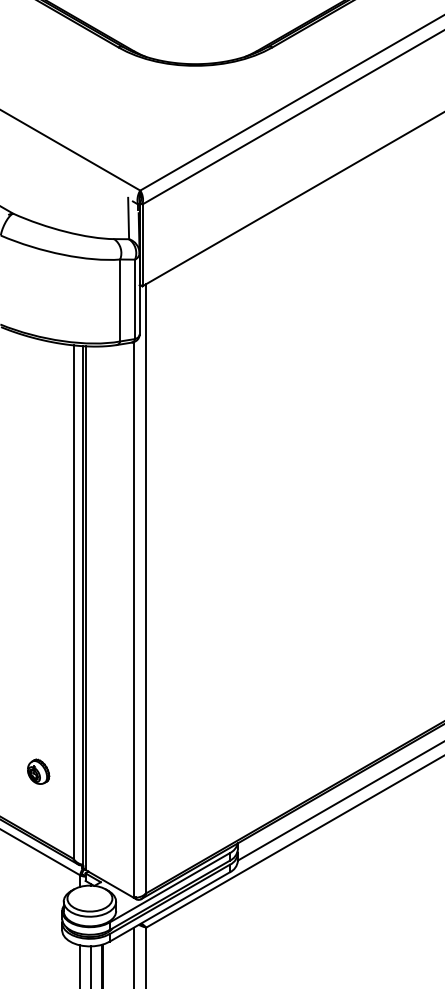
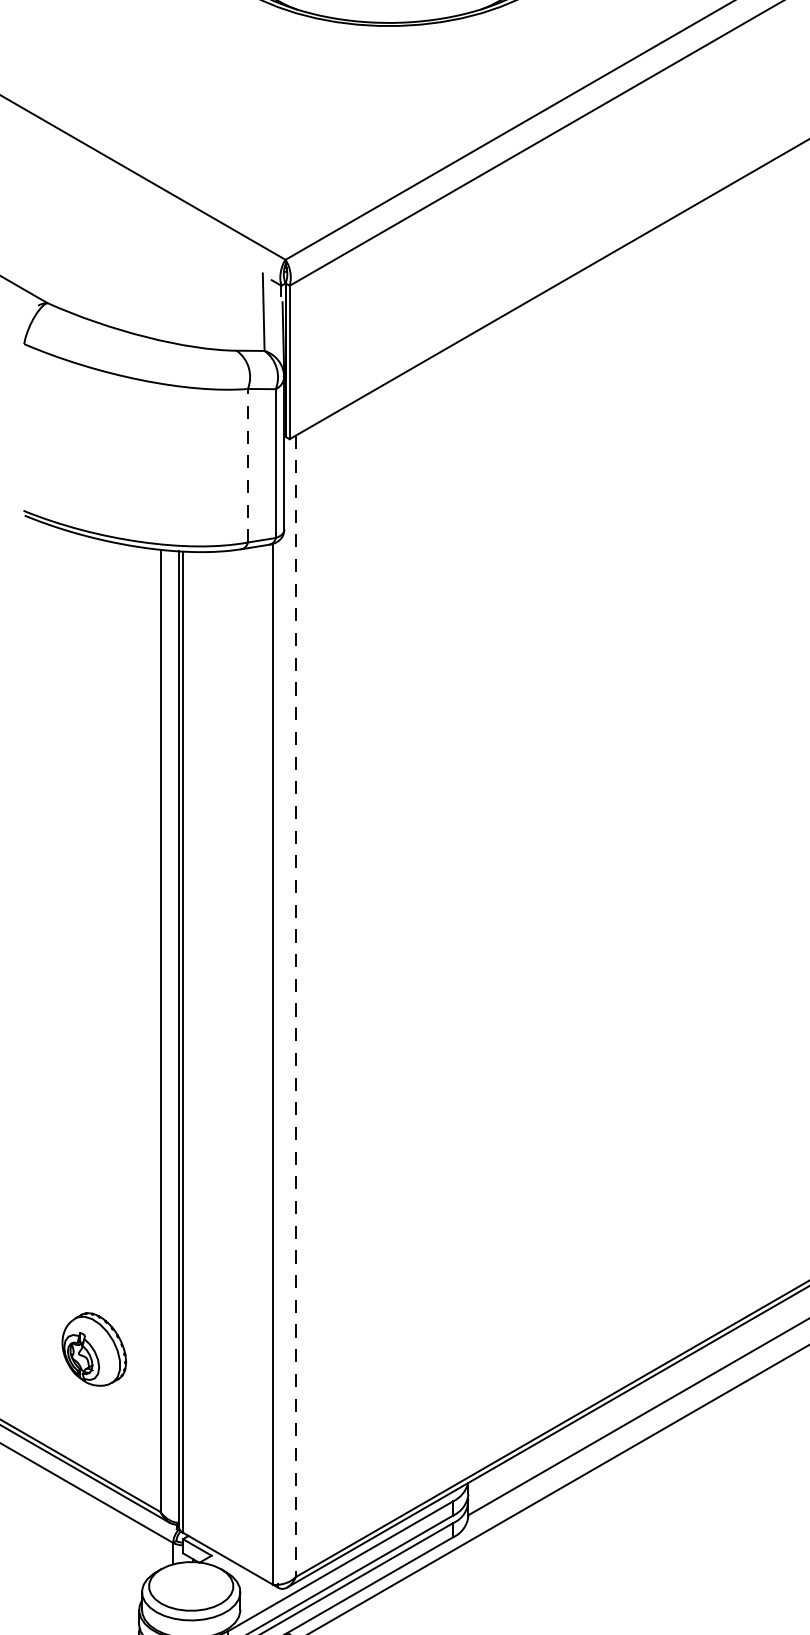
line: (120, 300) -> (248, 465), solid -> dashed
line: (145, 588) -> (295, 1005), solid -> dashed
part: (38, 771) -> (94, 1348), size x1.6

